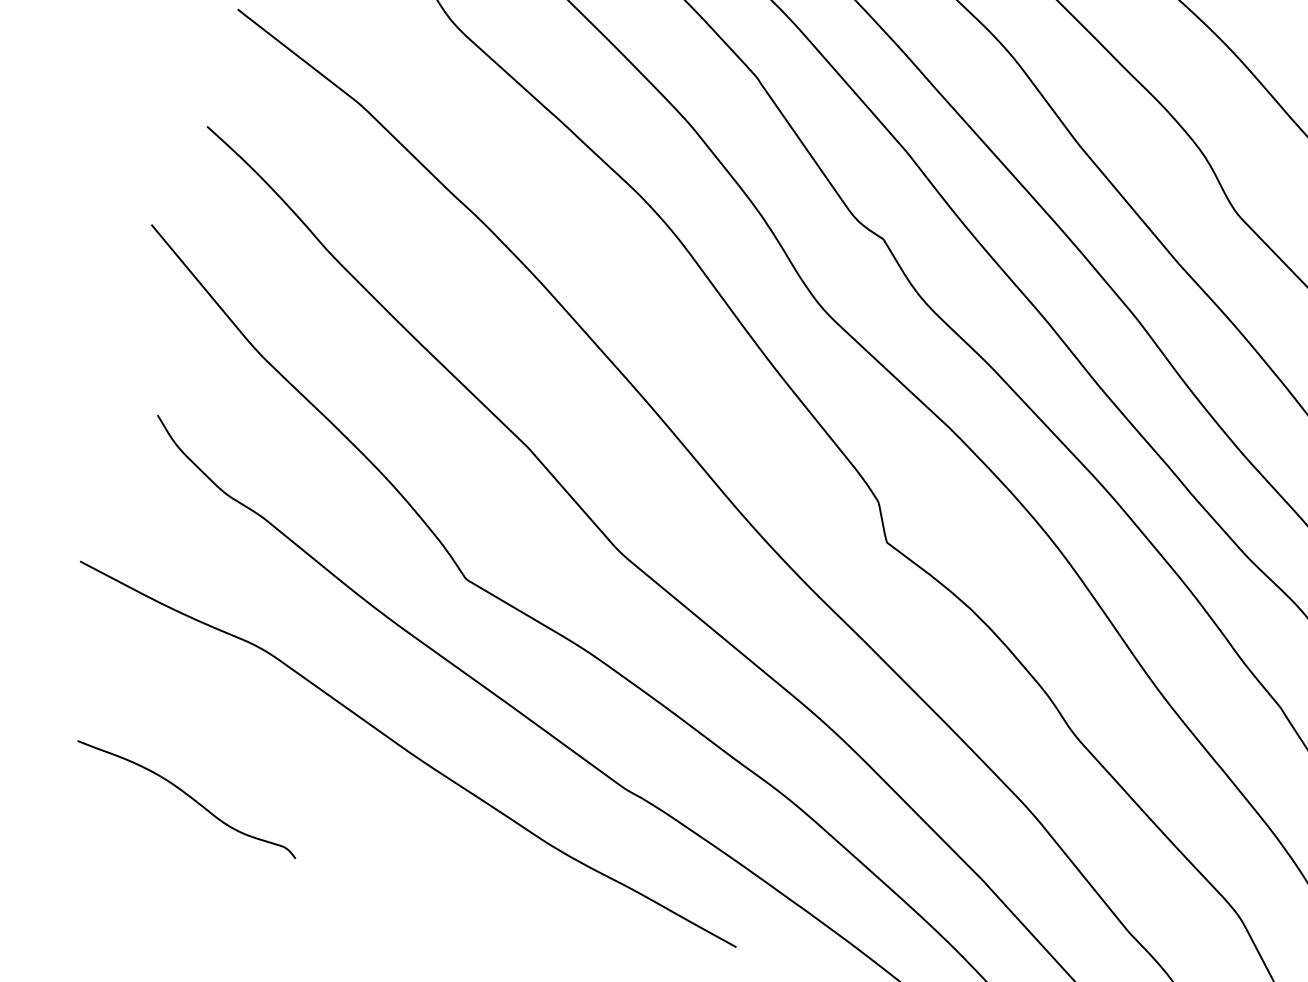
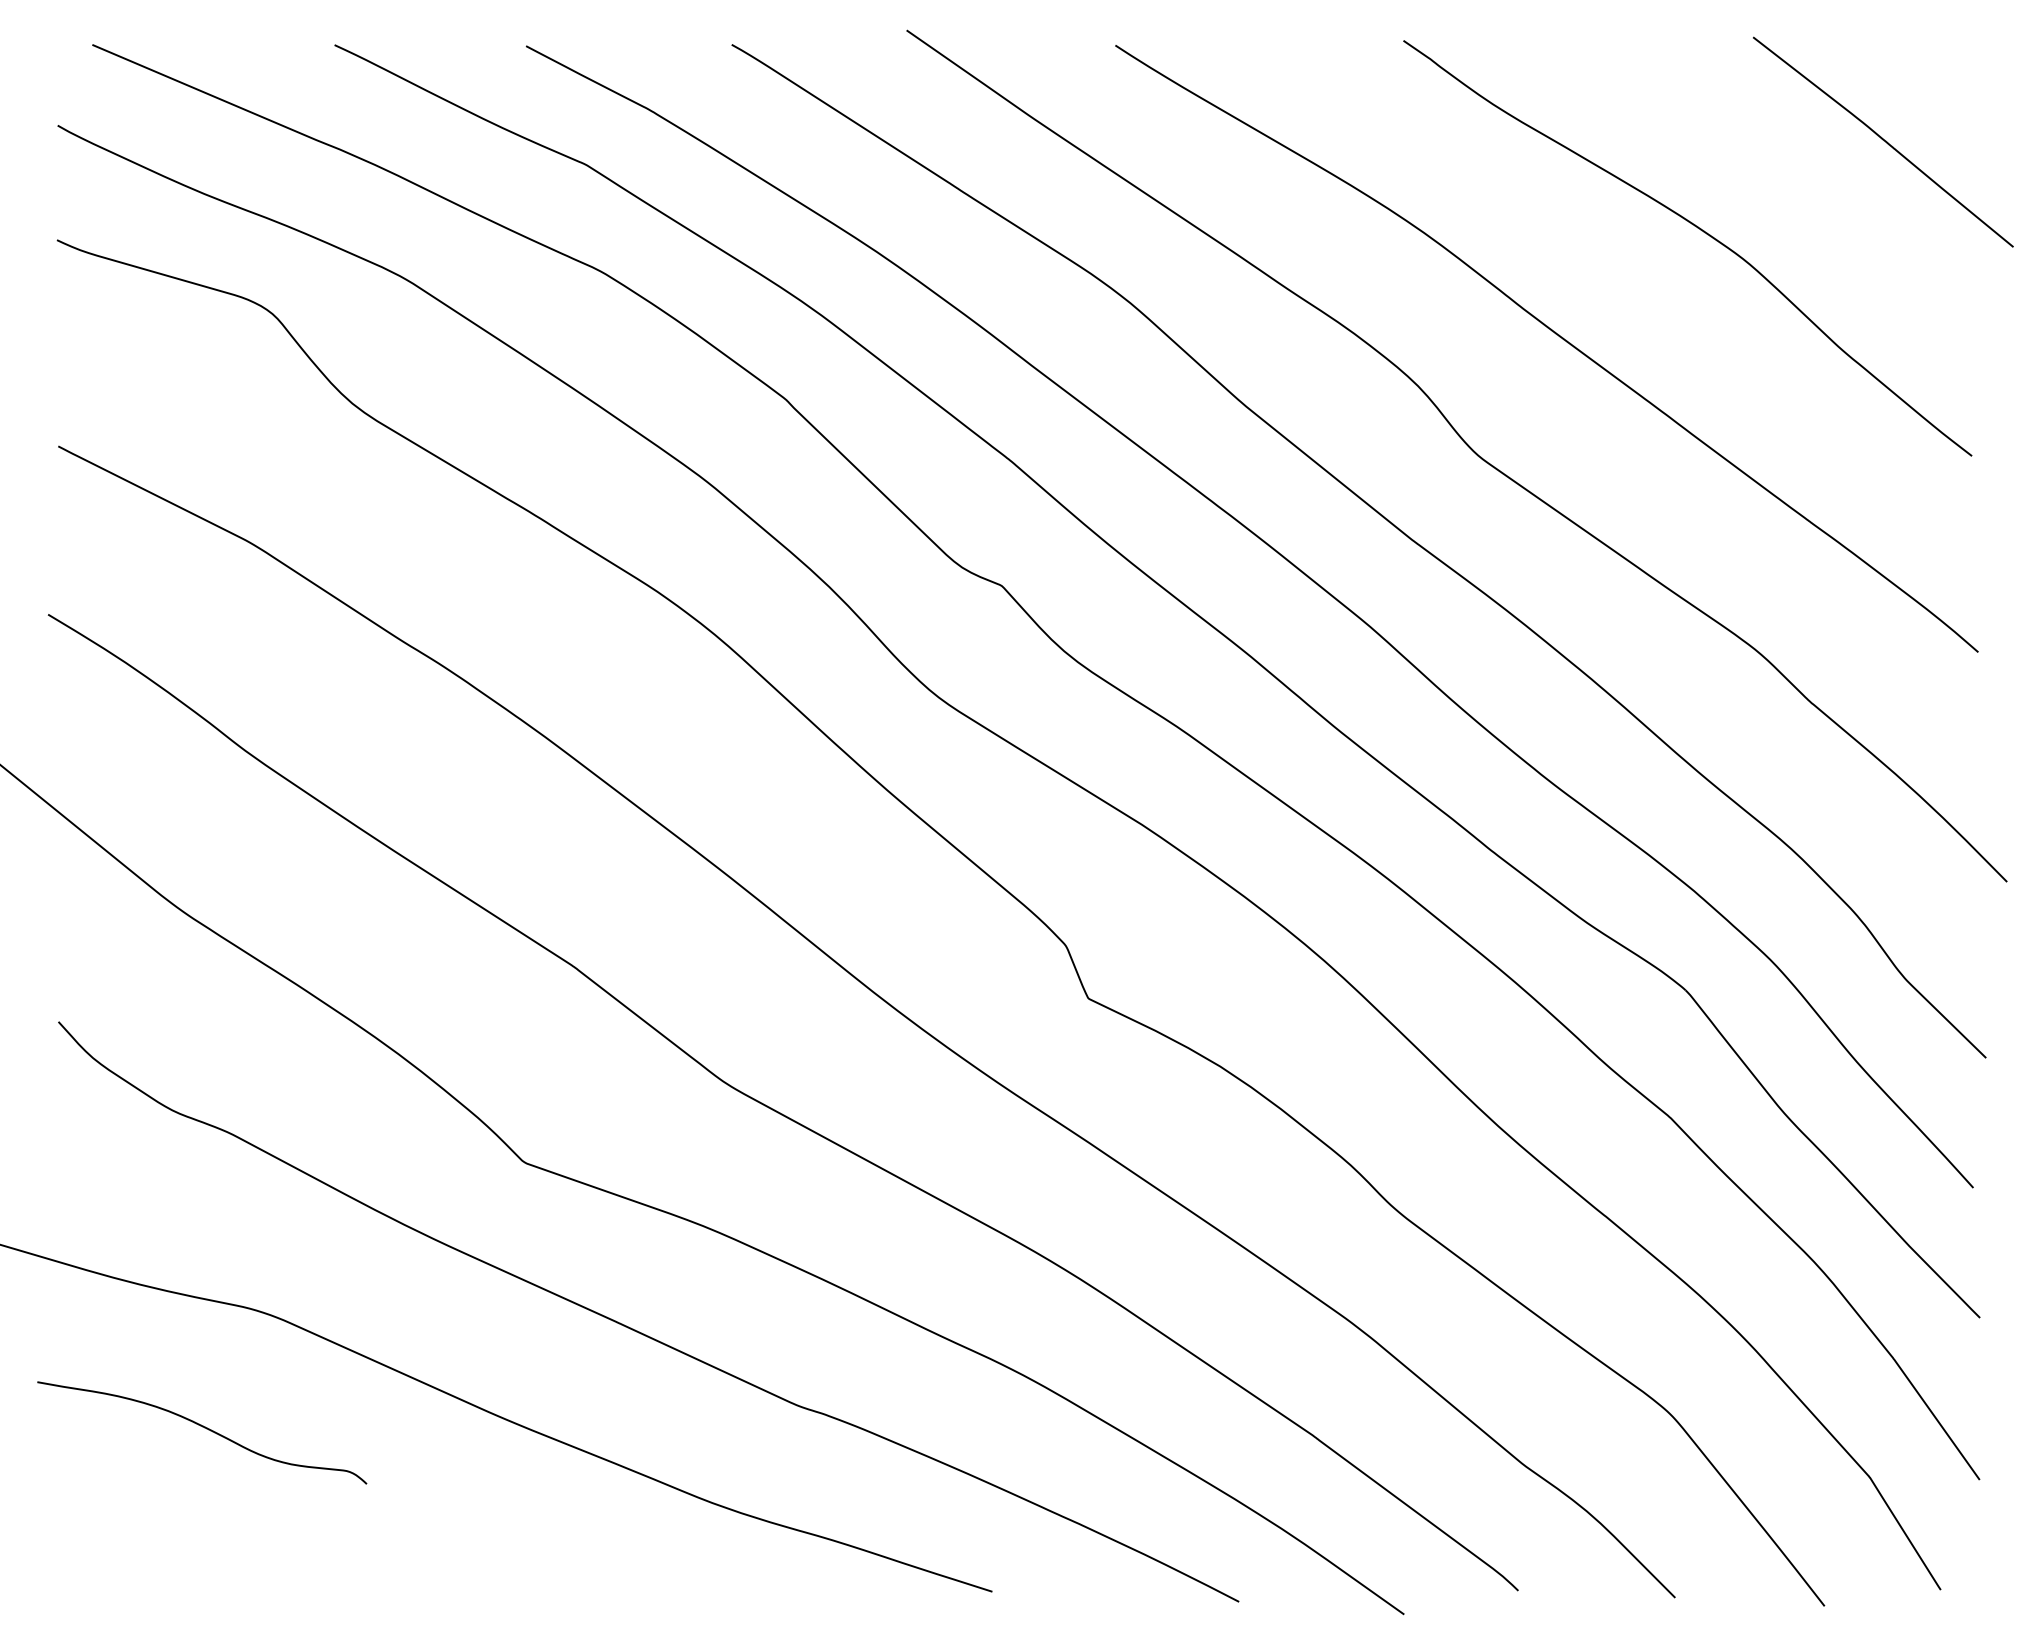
curve: (188, 796) -> (204, 1428), moved

